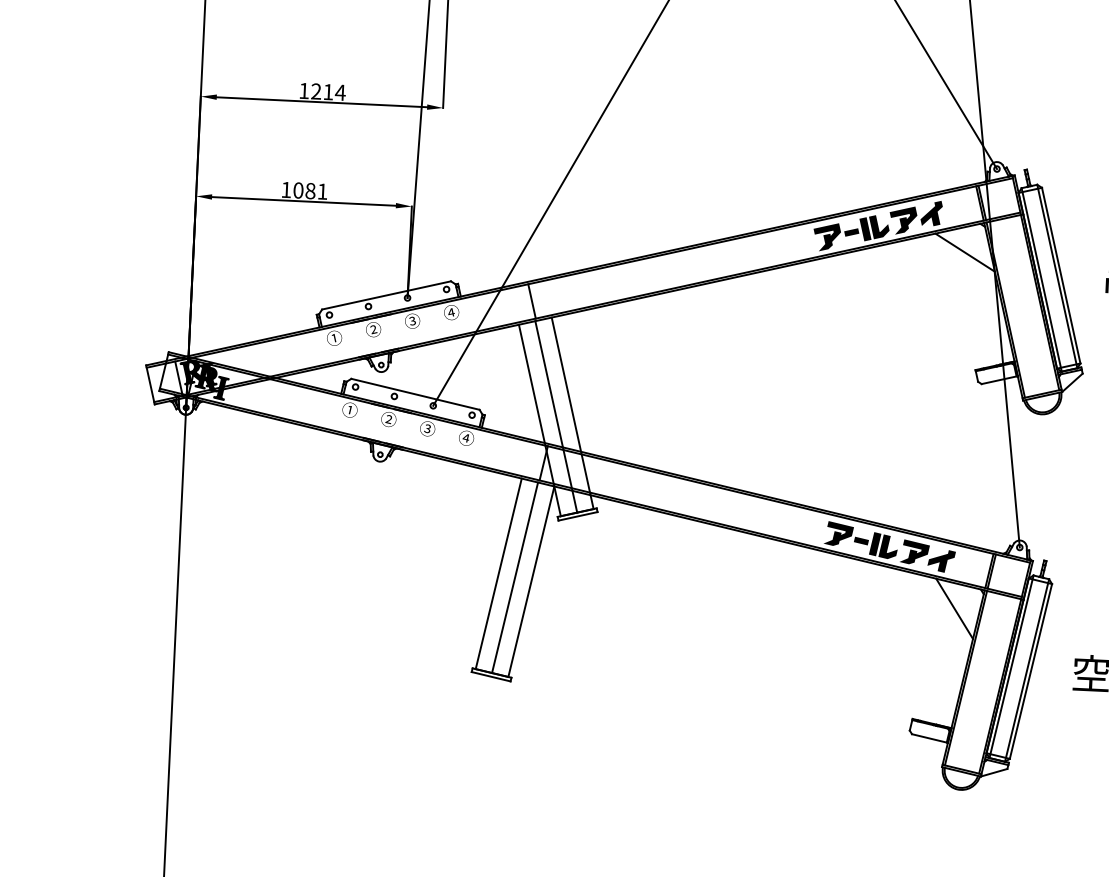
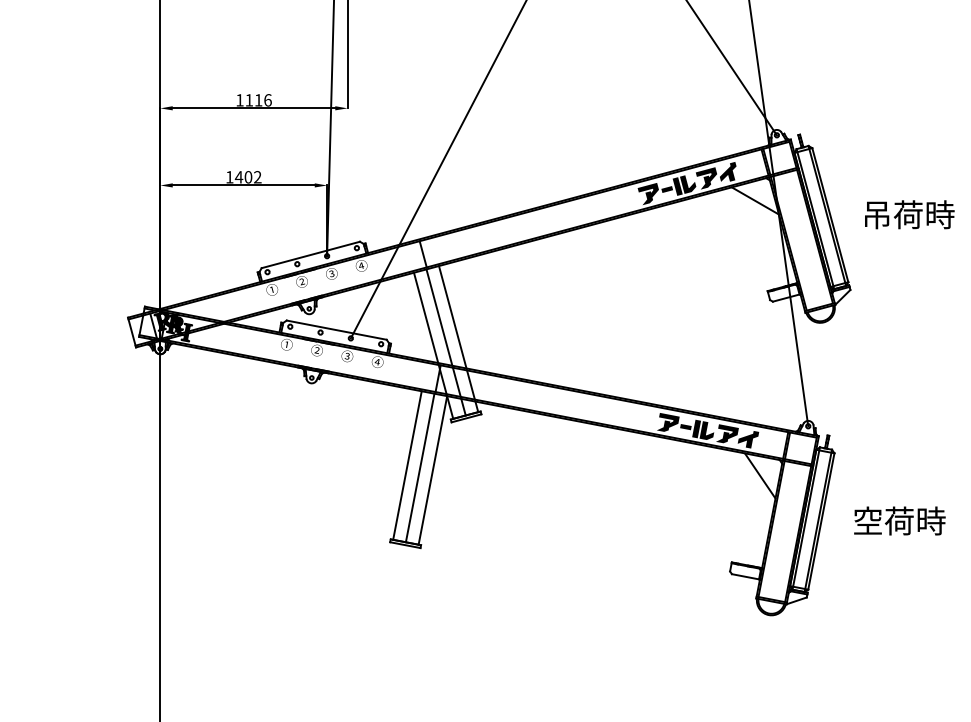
text: (328, 92) -> (258, 100), 1214 -> 1116
text: (309, 191) -> (247, 177), 1081 -> 1402

